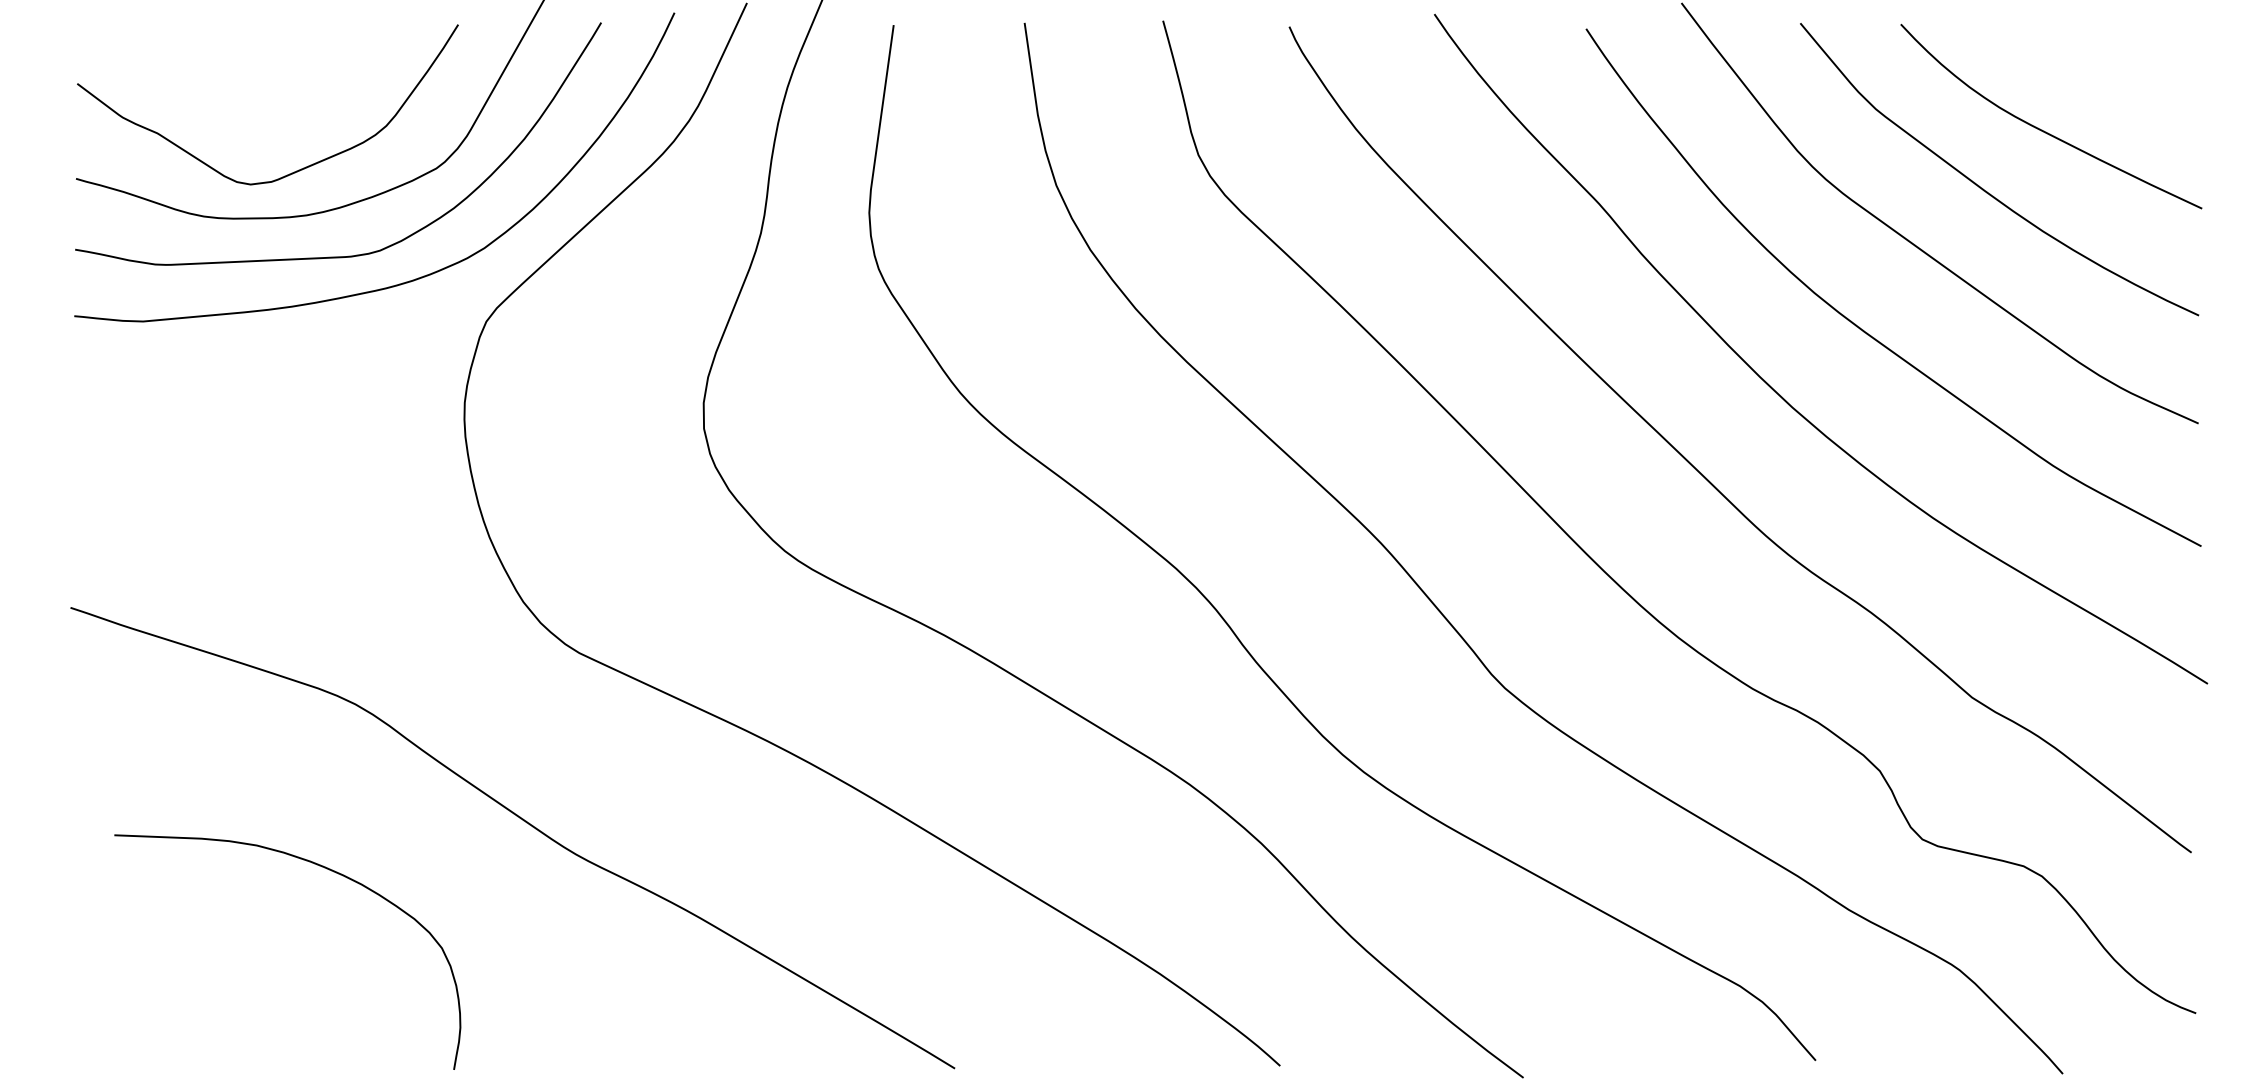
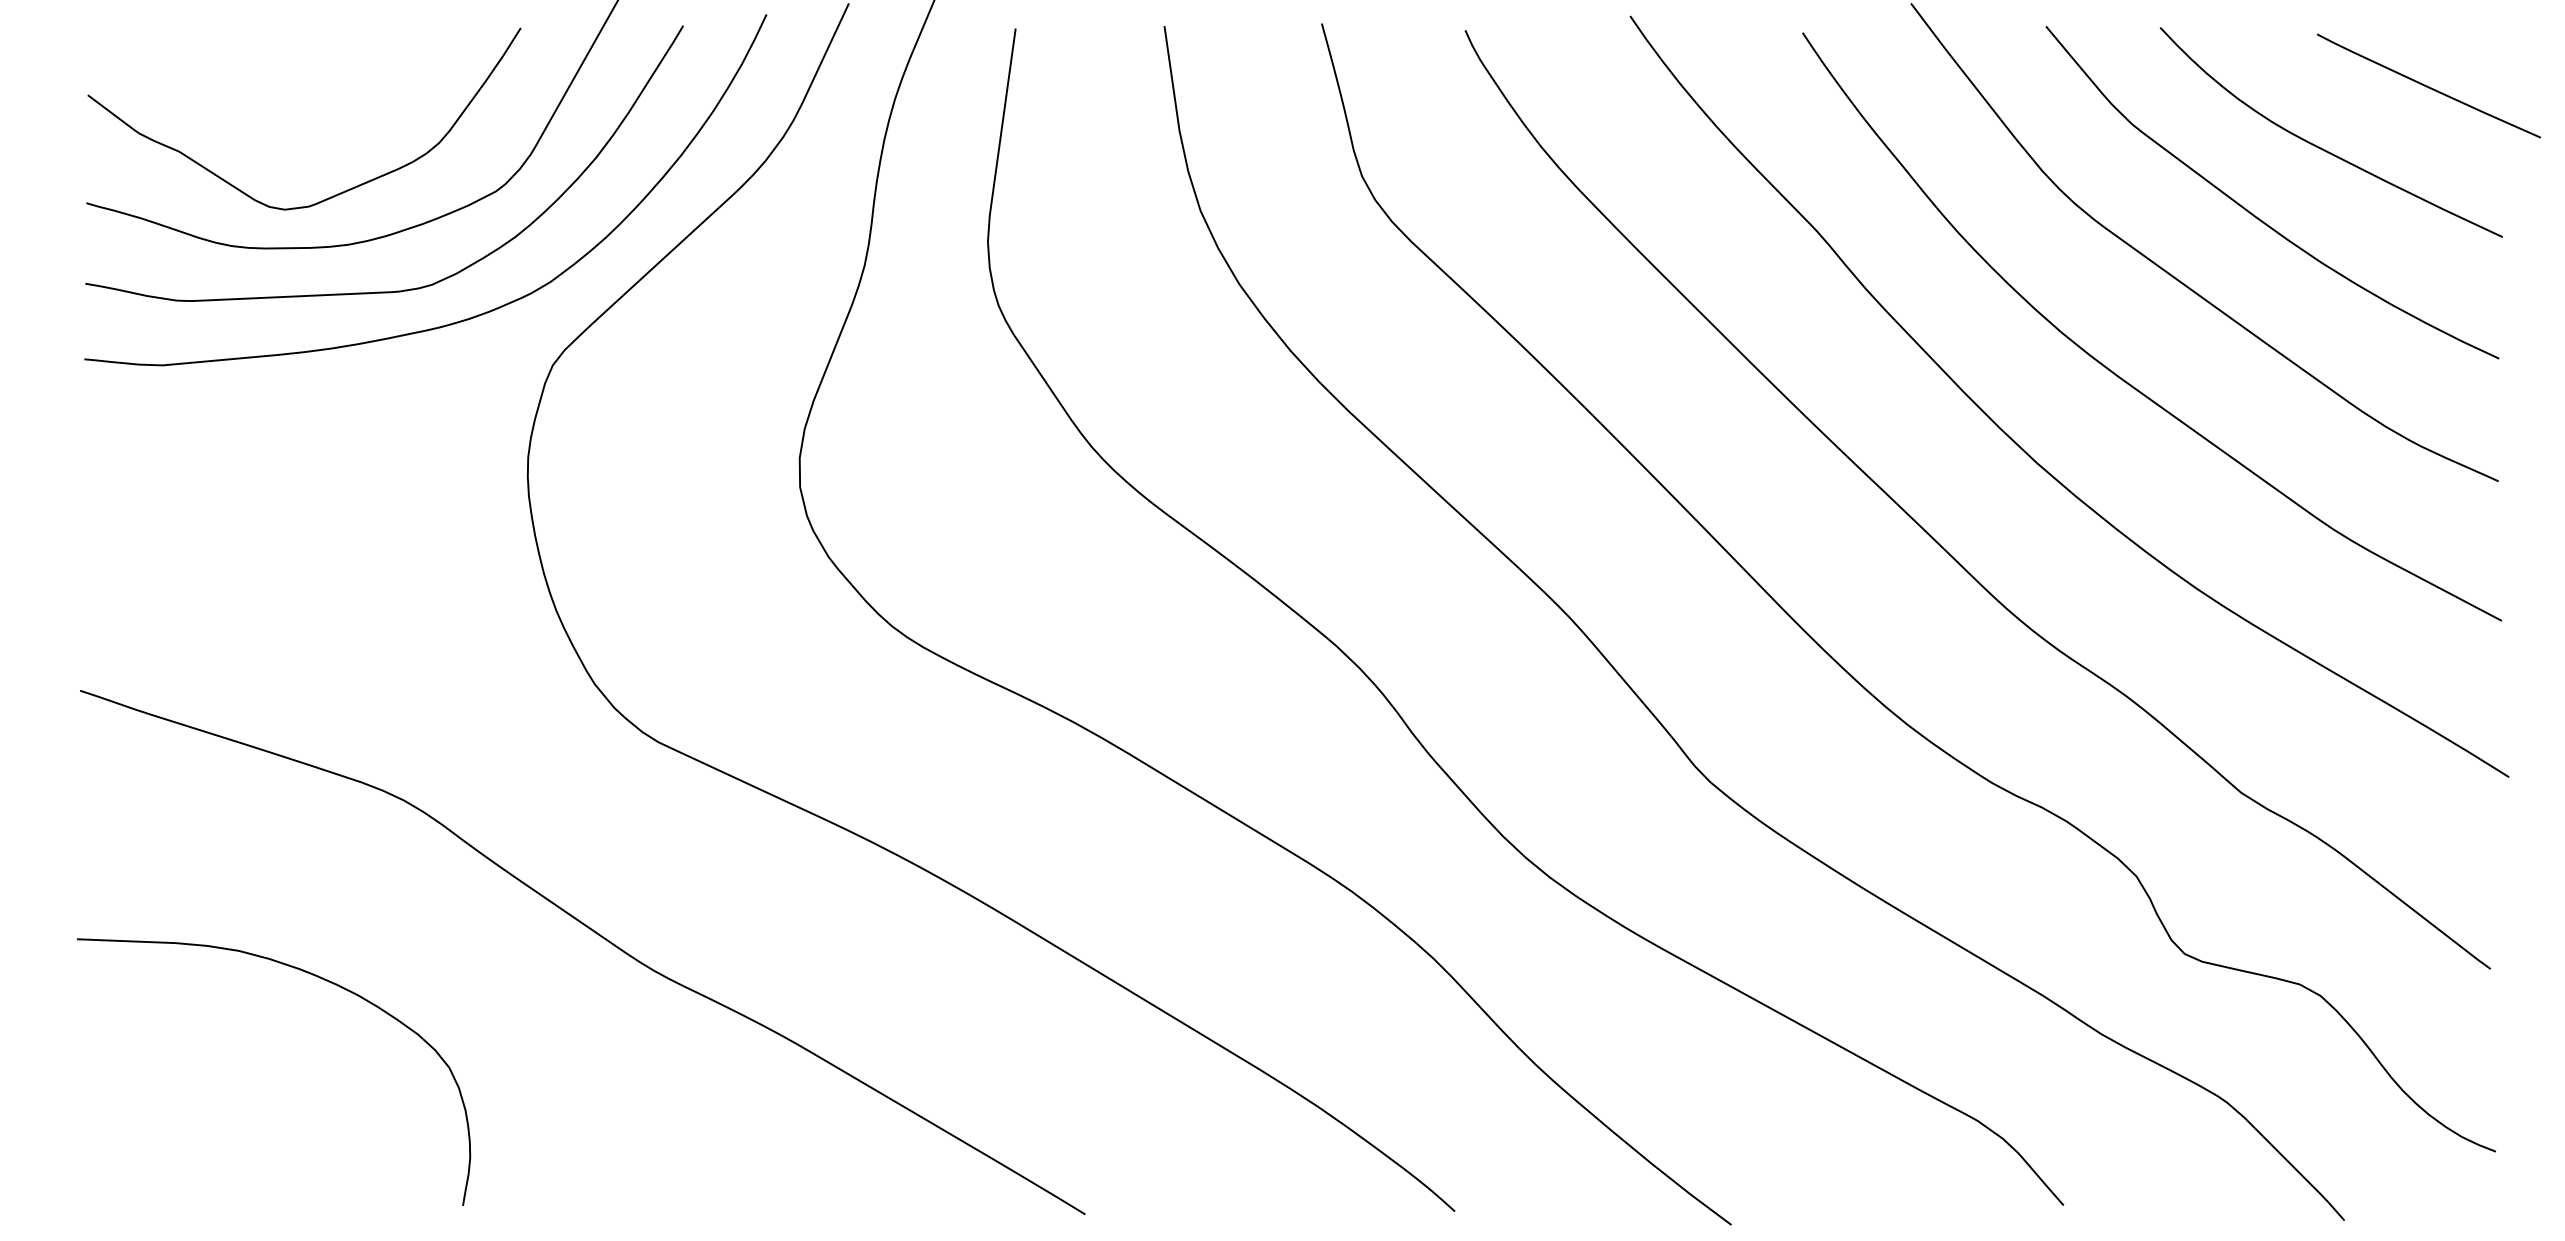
curve: (2135, 75) -> (2427, 85), added
curve: (321, 867) -> (312, 975), moved

